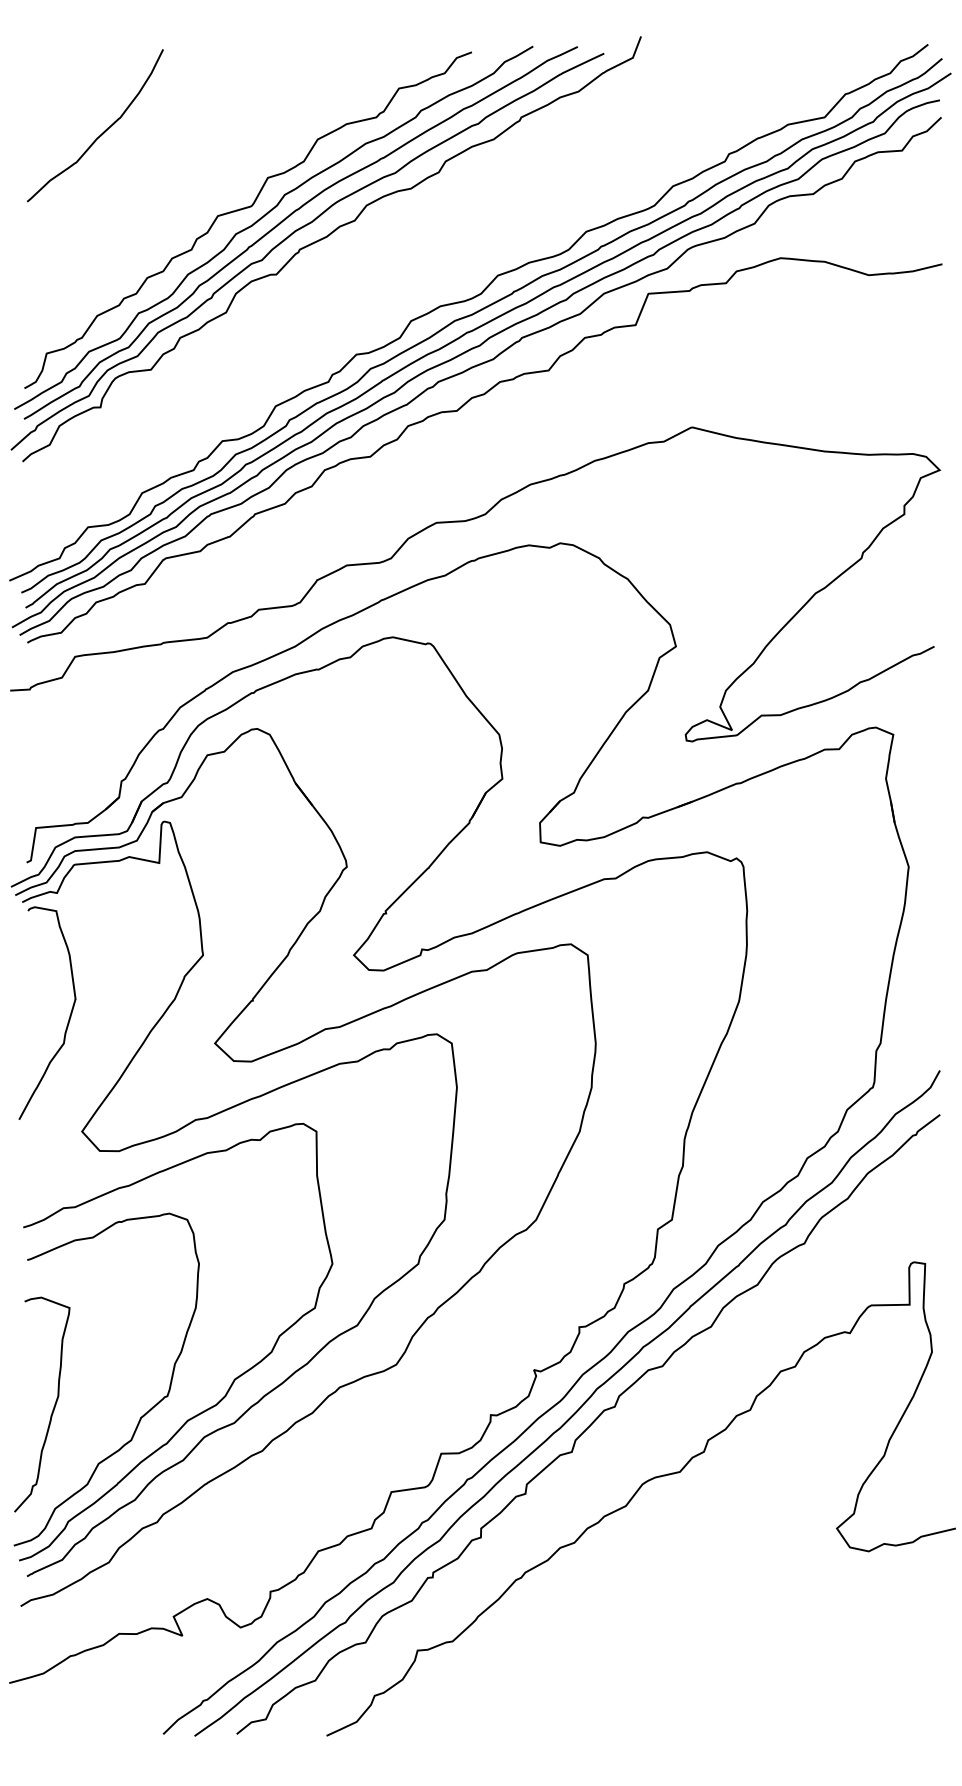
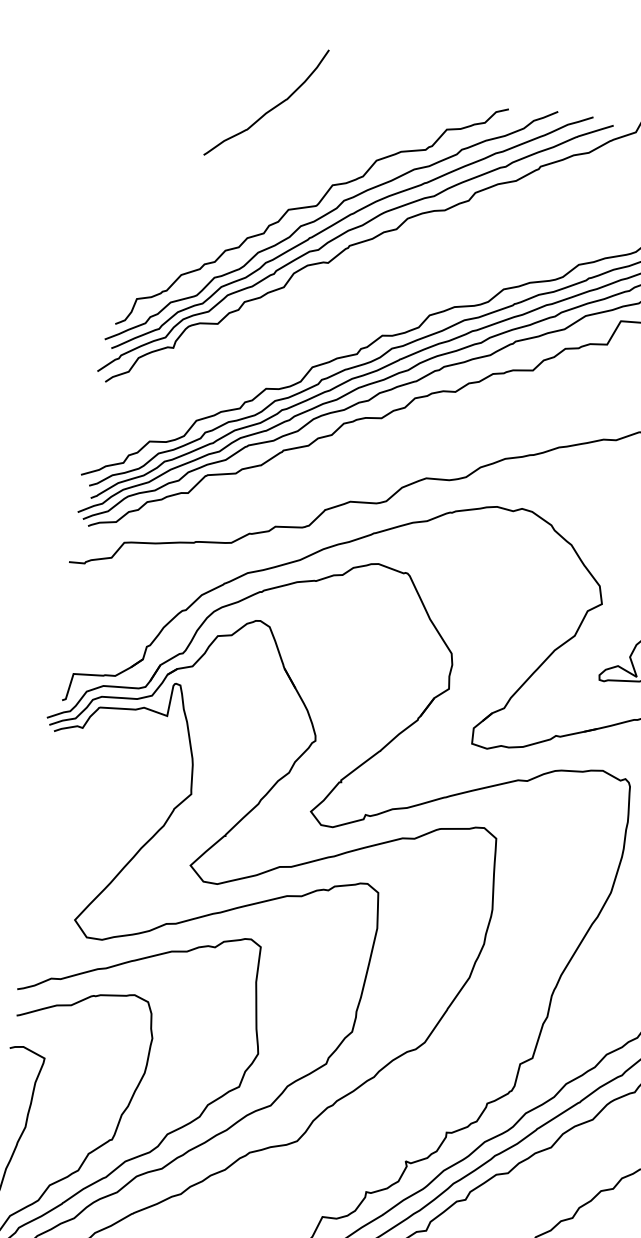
curve: (102, 132) -> (271, 108), moved
curve: (68, 1019) -> (77, 829), removed

